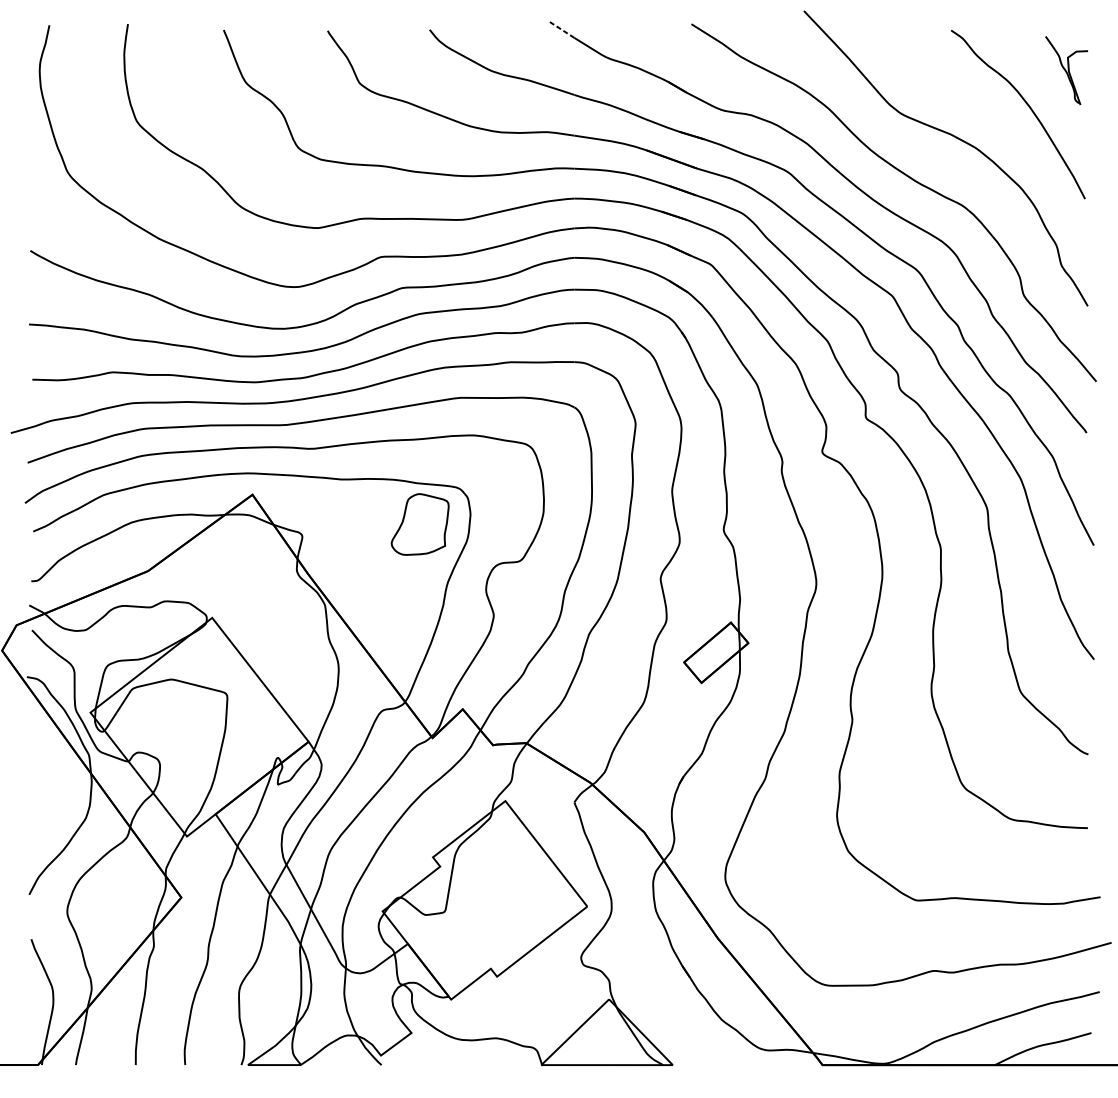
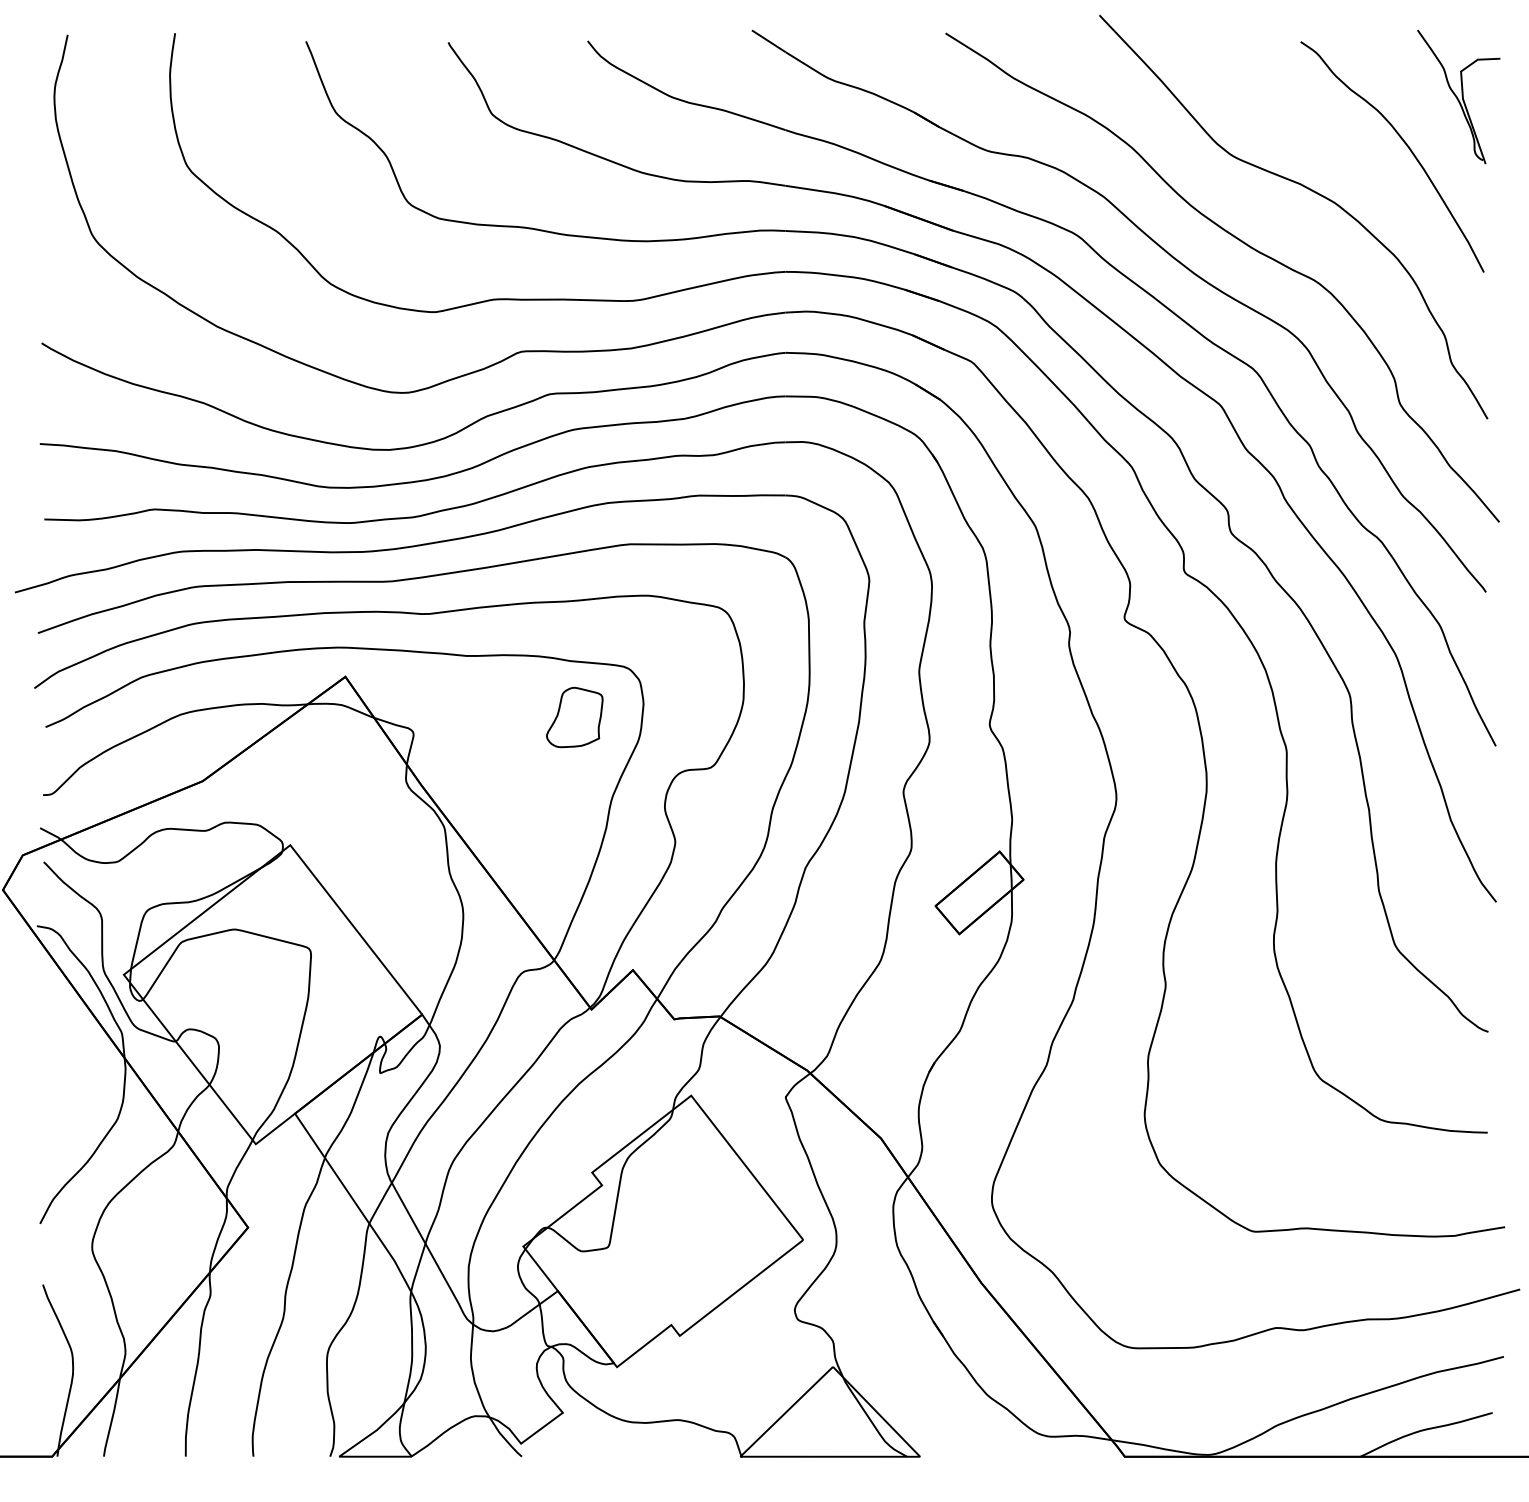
line: (561, 30) -> (768, 41), dashed -> solid
part: (1066, 70) -> (1458, 96), size x1.43
part: (420, 524) -> (574, 717), size x0.71

